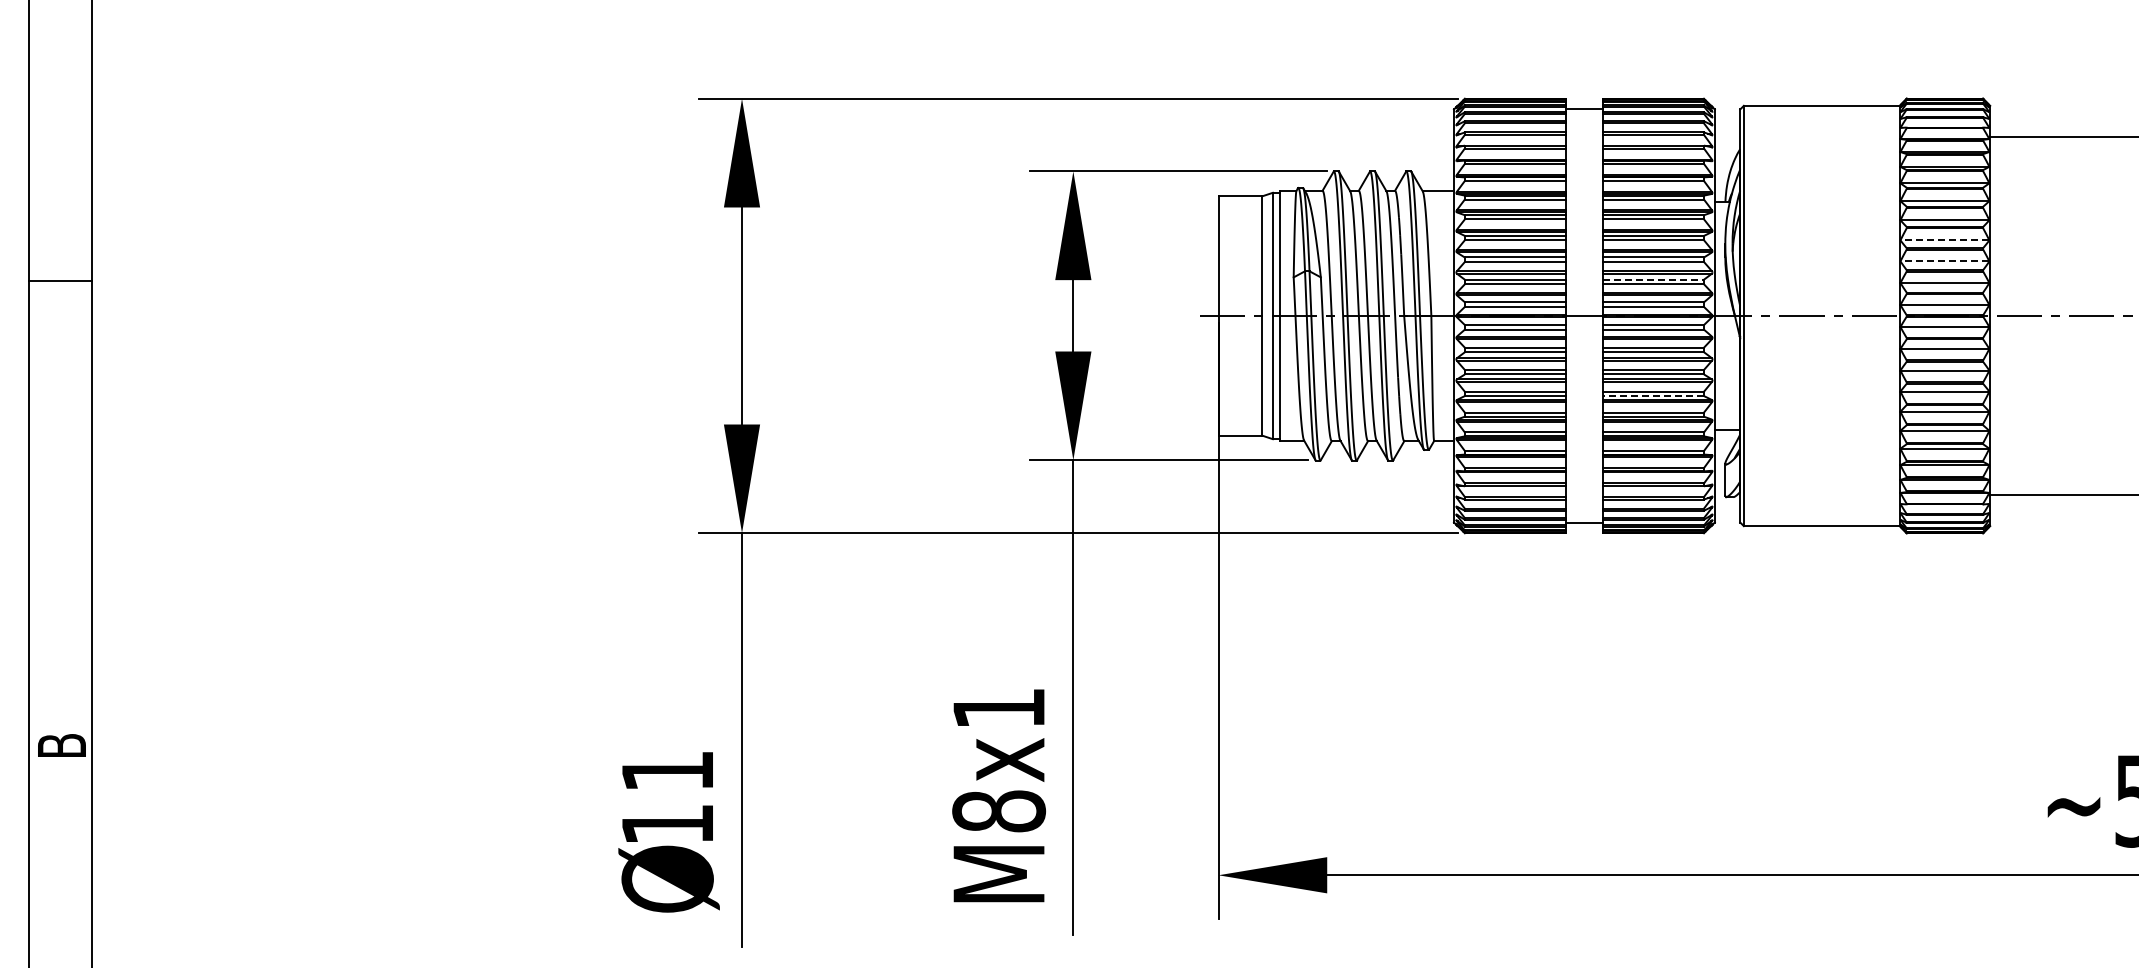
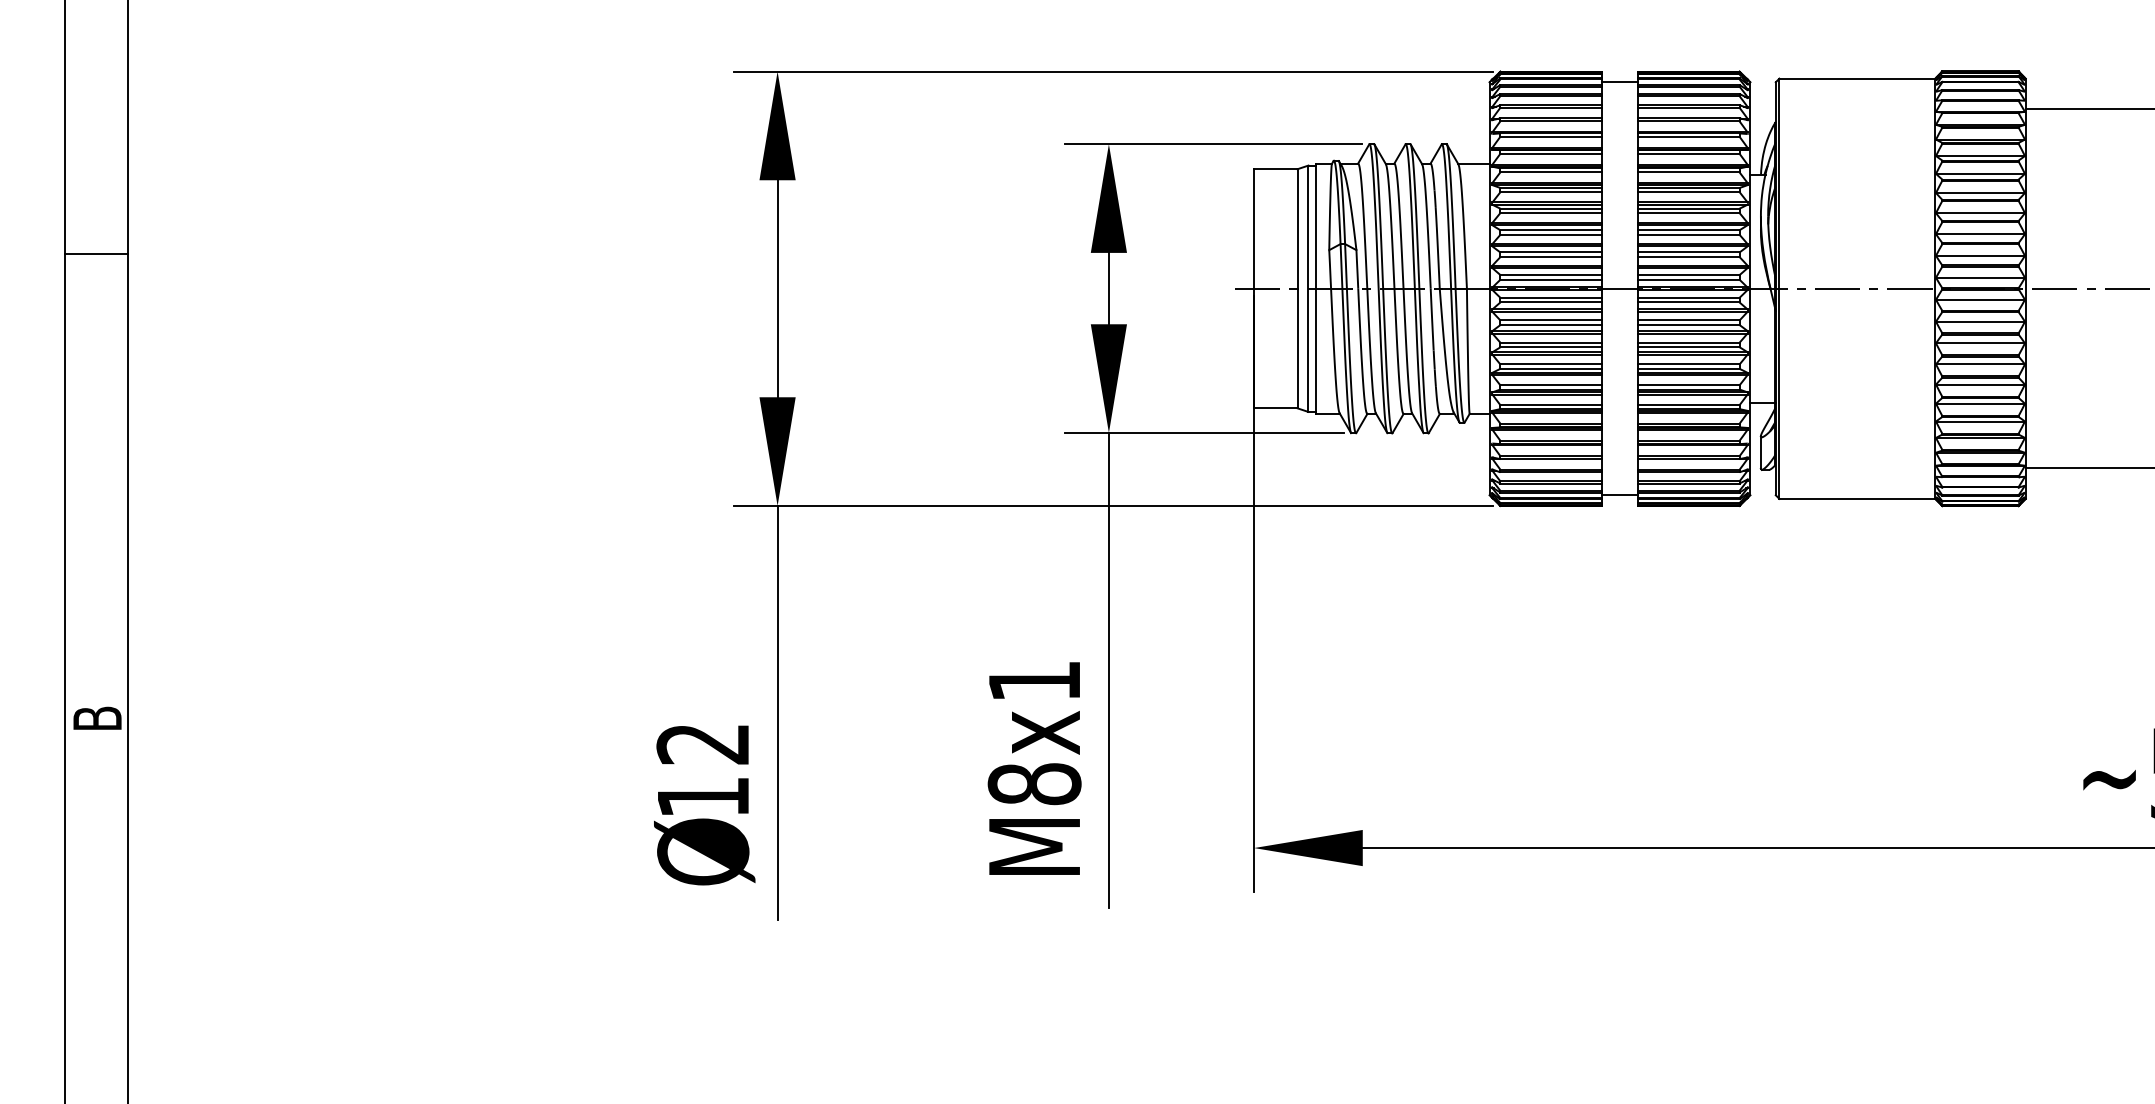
line: (1943, 240) -> (1979, 213), dashed -> solid
line: (1943, 261) -> (1979, 234), dashed -> solid
line: (1652, 279) -> (1688, 252), dashed -> solid
line: (1652, 395) -> (1688, 368), dashed -> solid
text: (666, 771) -> (702, 744), 11 -> 12

